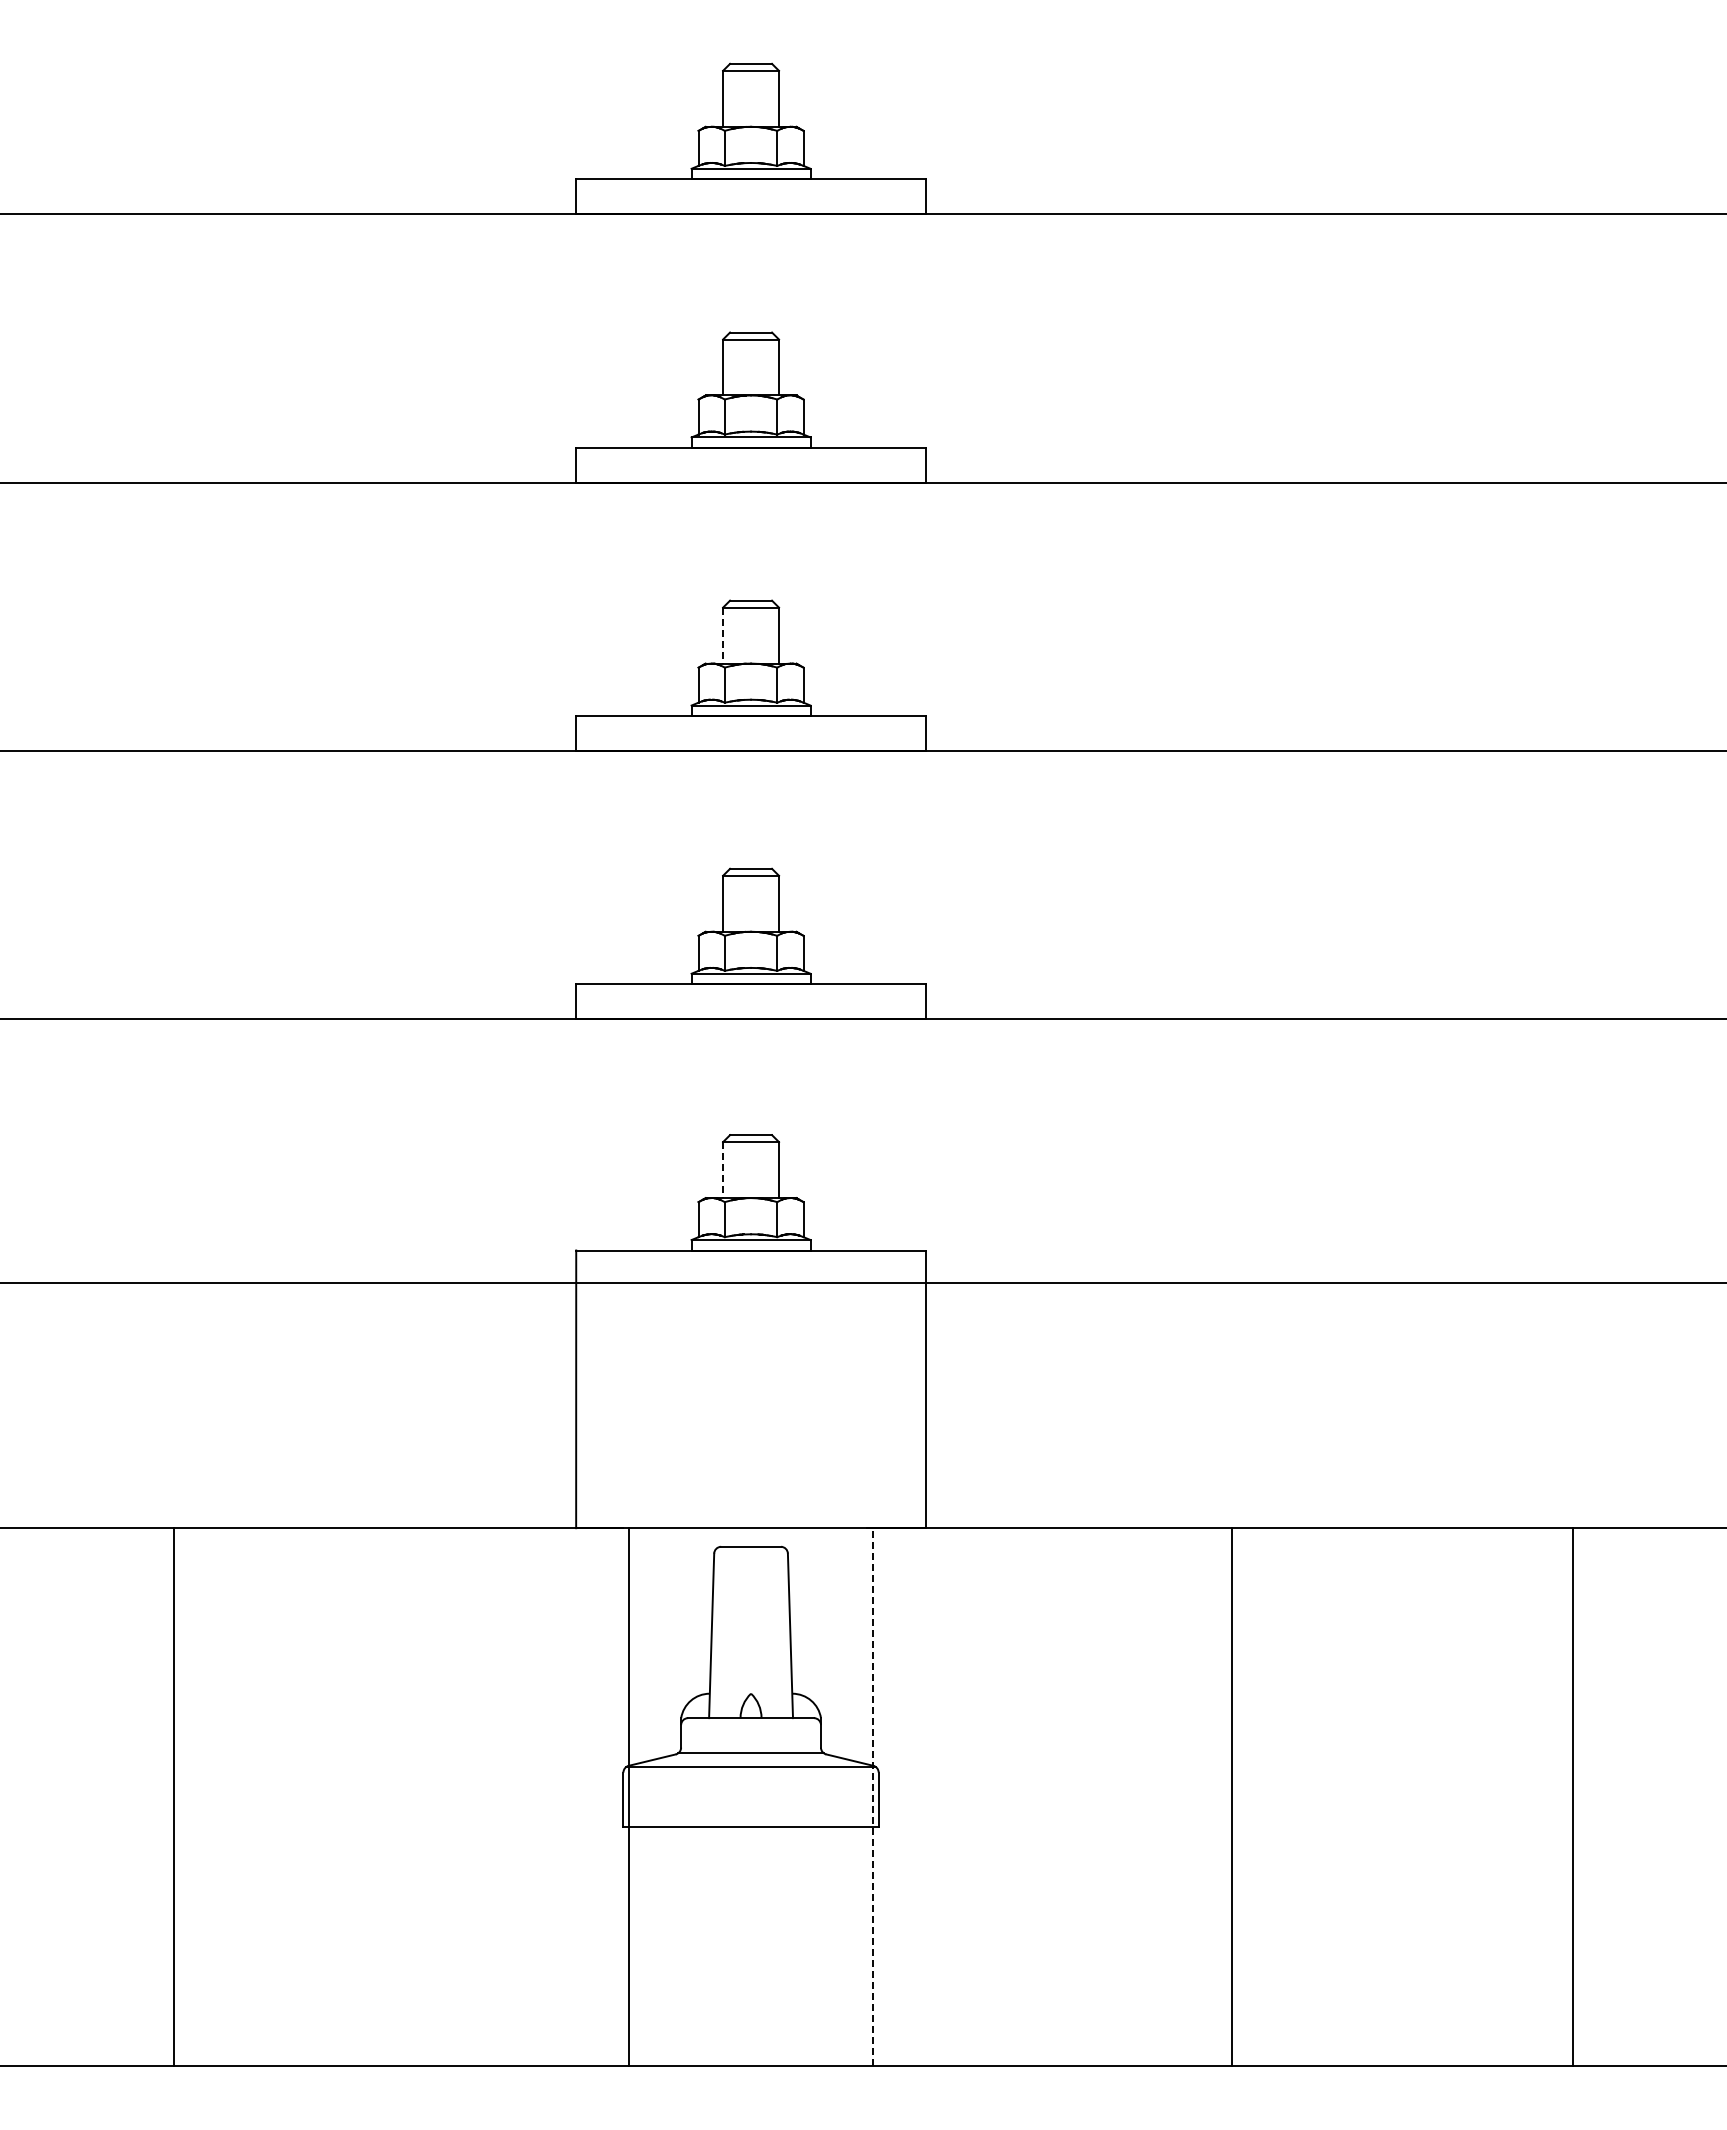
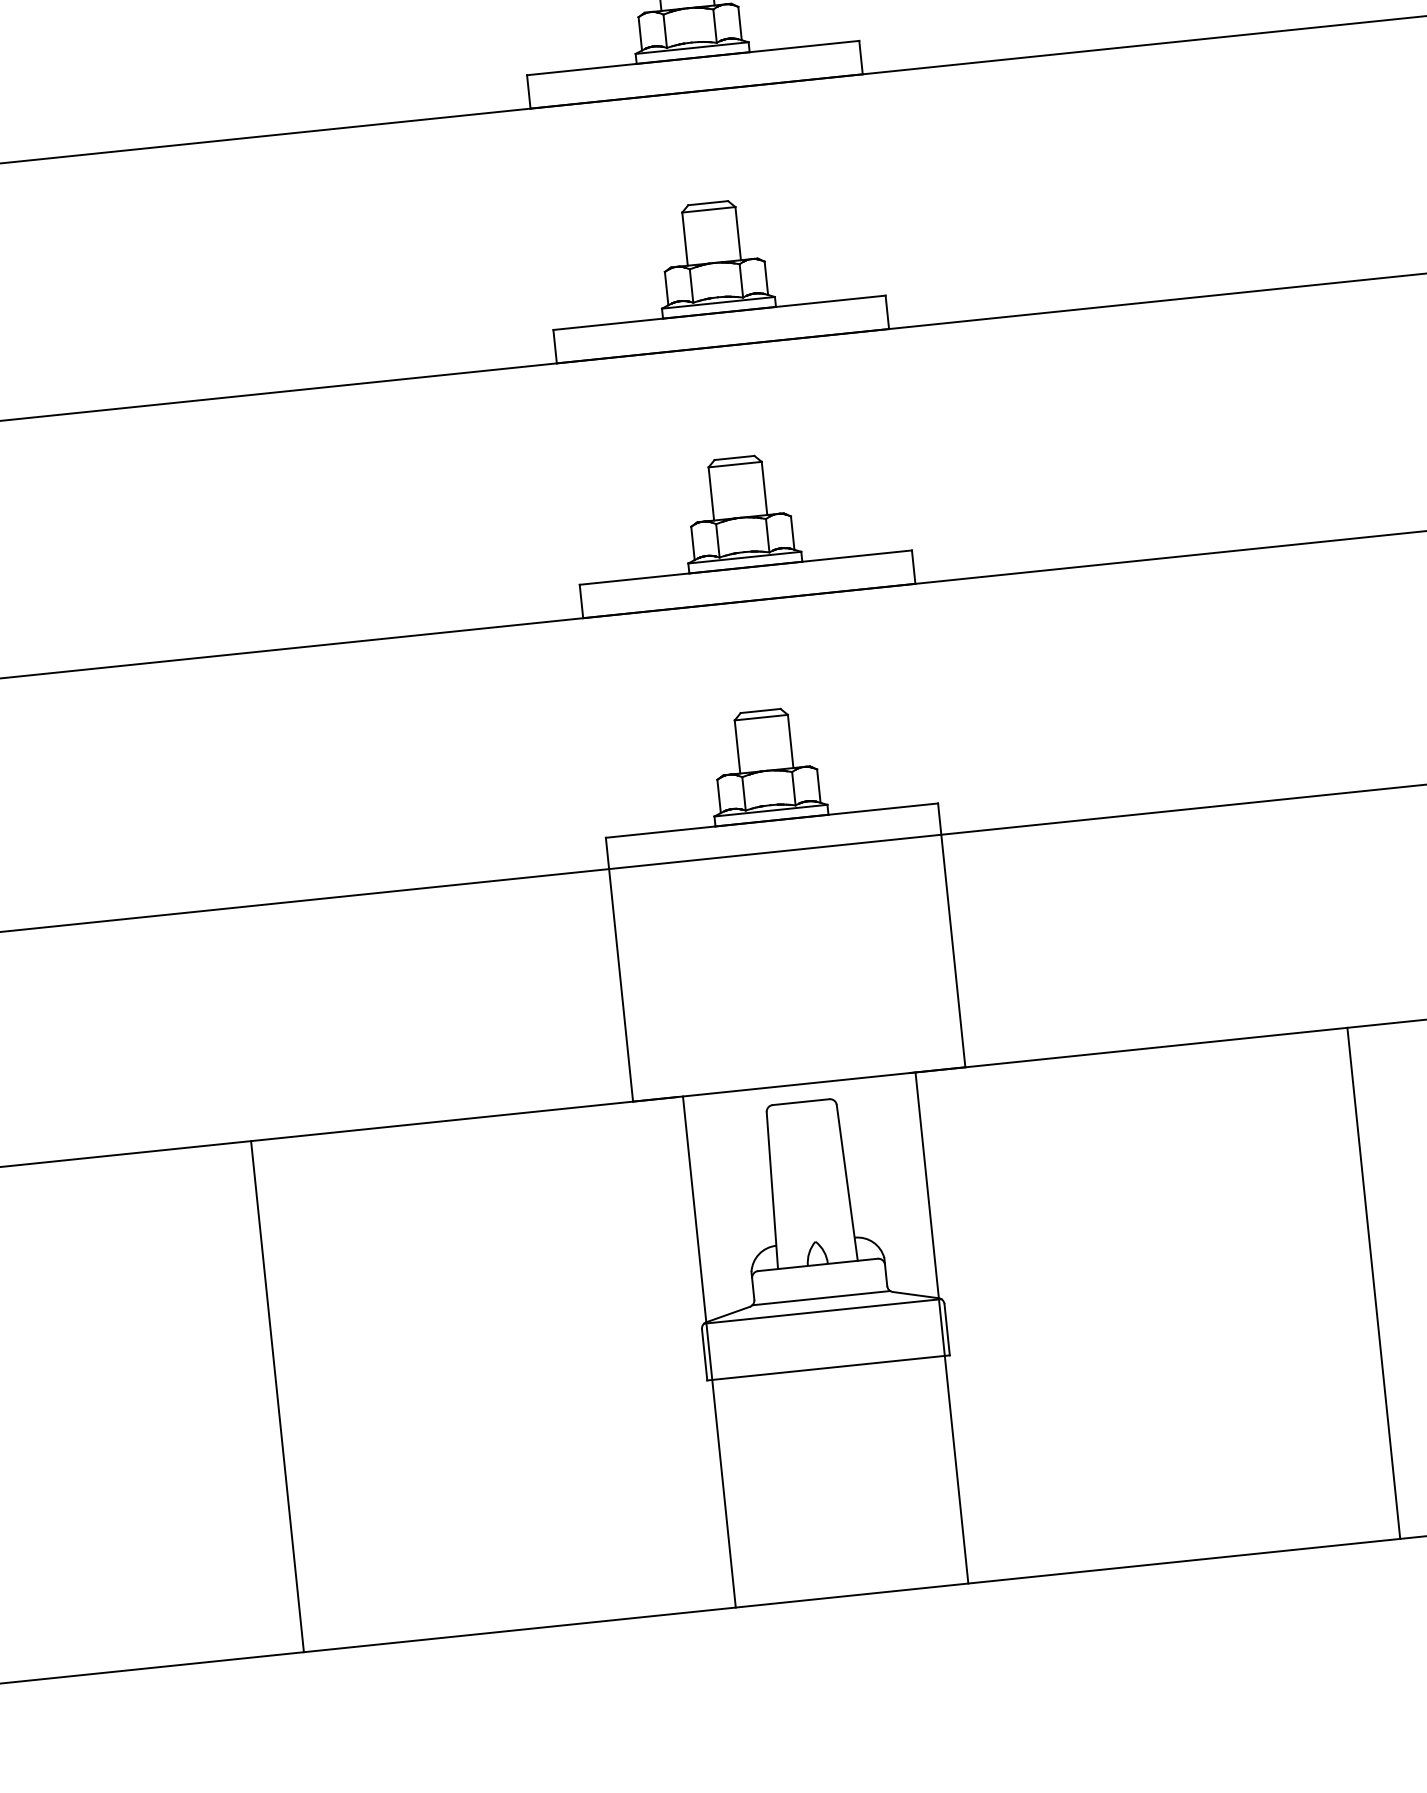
line: (723, 635) -> (685, 238), dashed -> solid
line: (723, 1170) -> (737, 747), dashed -> solid
line: (873, 1797) -> (942, 1328), dashed -> solid
line: (1231, 1797) -> (1373, 1283), moved

